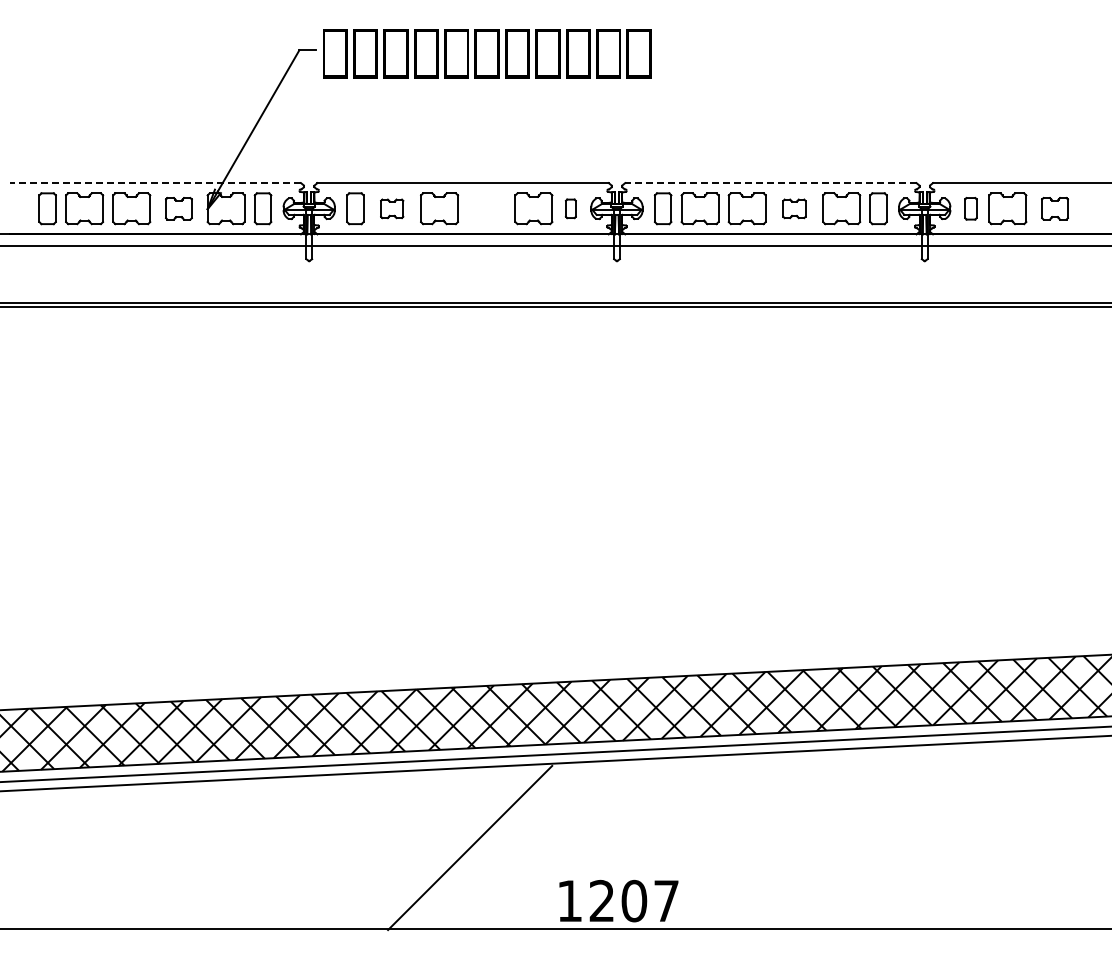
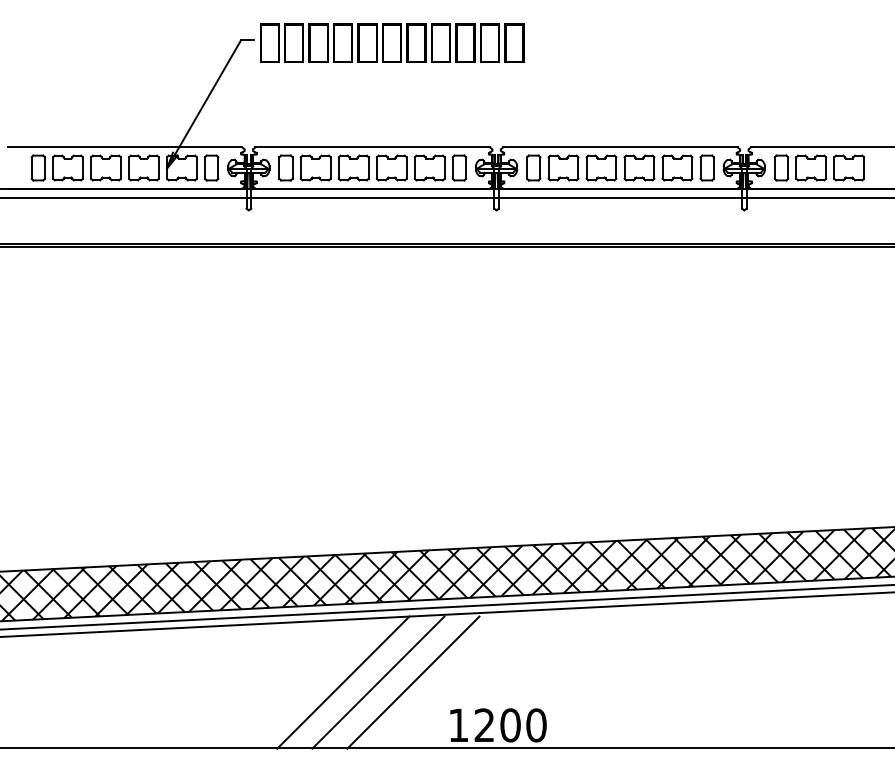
line: (155, 183) -> (125, 147), dashed -> solid
line: (770, 183) -> (620, 147), dashed -> solid
part: (178, 208) -> (143, 167), size x1.43
part: (391, 208) -> (315, 167), size x1.67
part: (486, 208) -> (391, 167), added
part: (570, 208) -> (459, 167), size x1.67
part: (794, 208) -> (639, 167), size x1.67
part: (970, 208) -> (781, 167), size x1.43
part: (1054, 208) -> (848, 167), size x1.43
line: (426, 847) -> (343, 682), added
line: (513, 847) -> (413, 682), added
text: (666, 900) -> (536, 724), 1207 -> 1200

